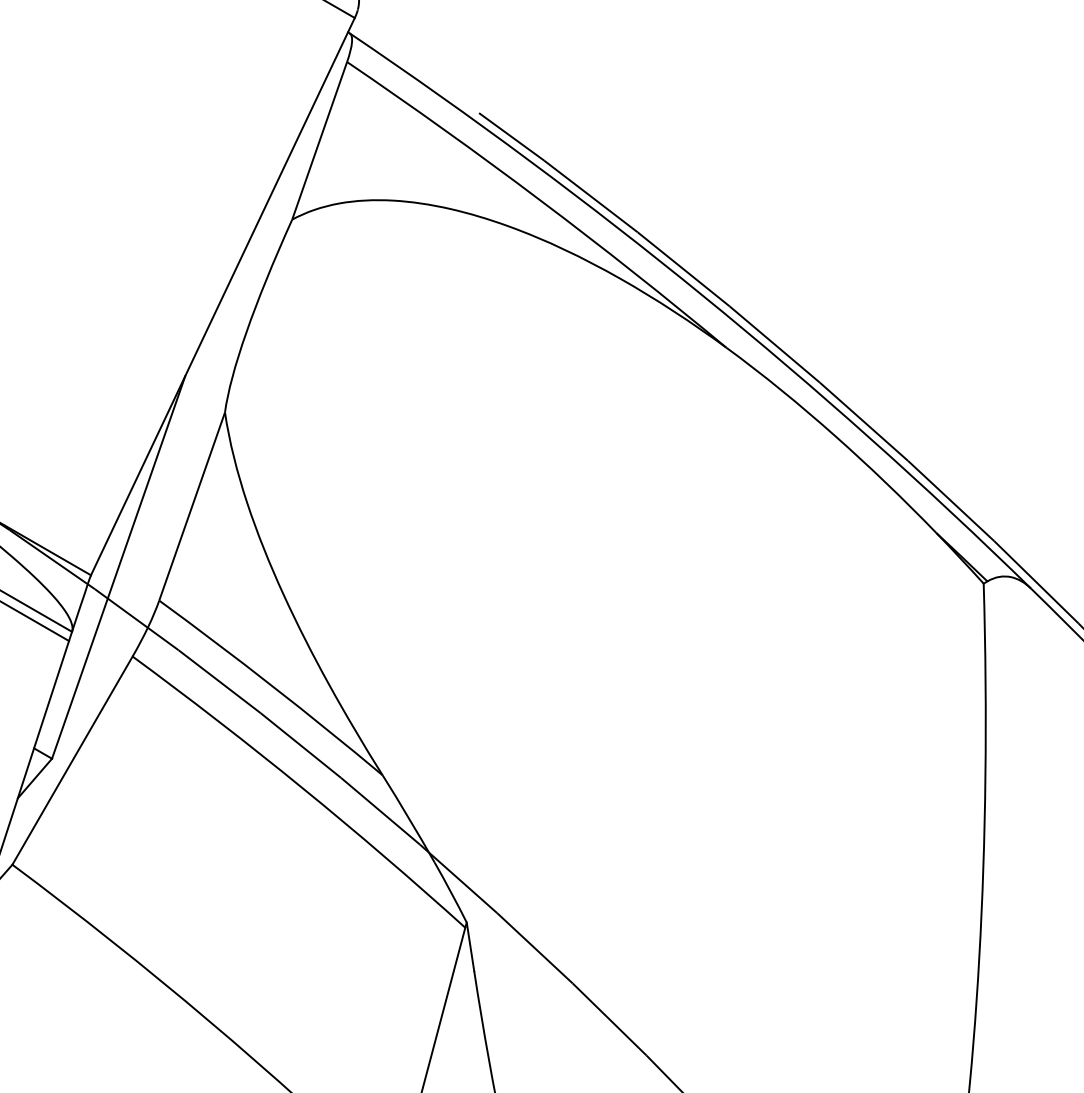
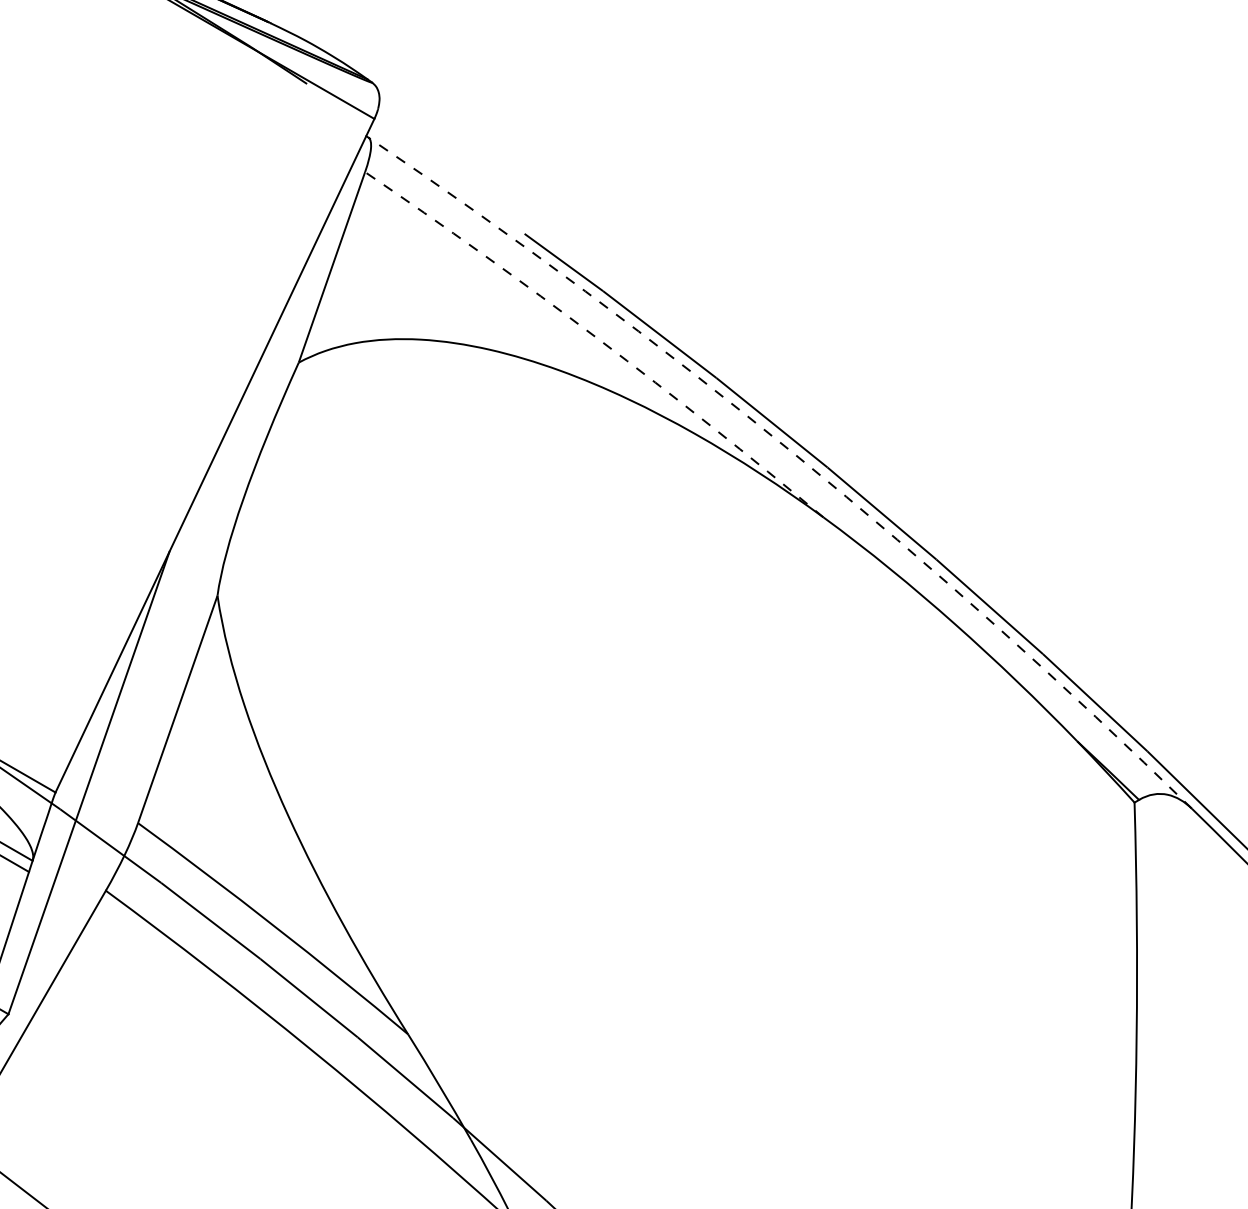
arc: (540, 200) -> (598, 339), solid -> dashed
arc: (703, 295) -> (795, 454), solid -> dashed

